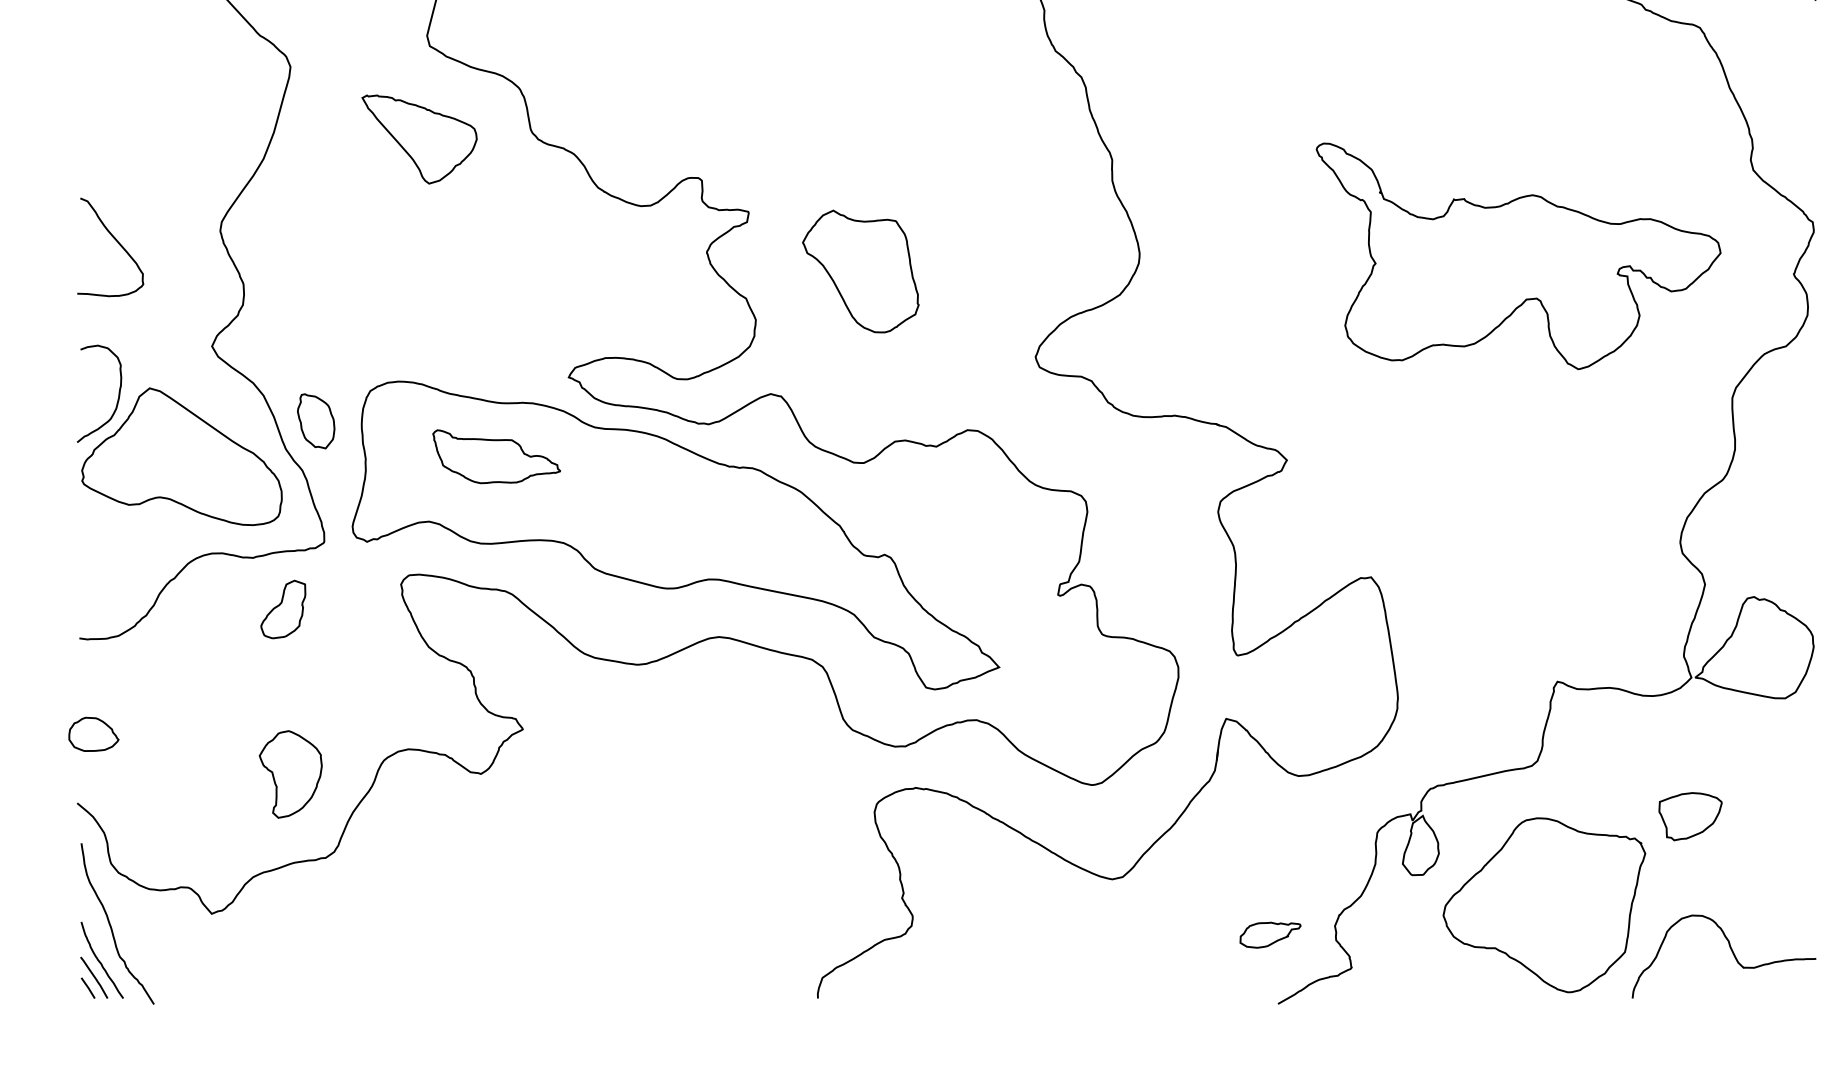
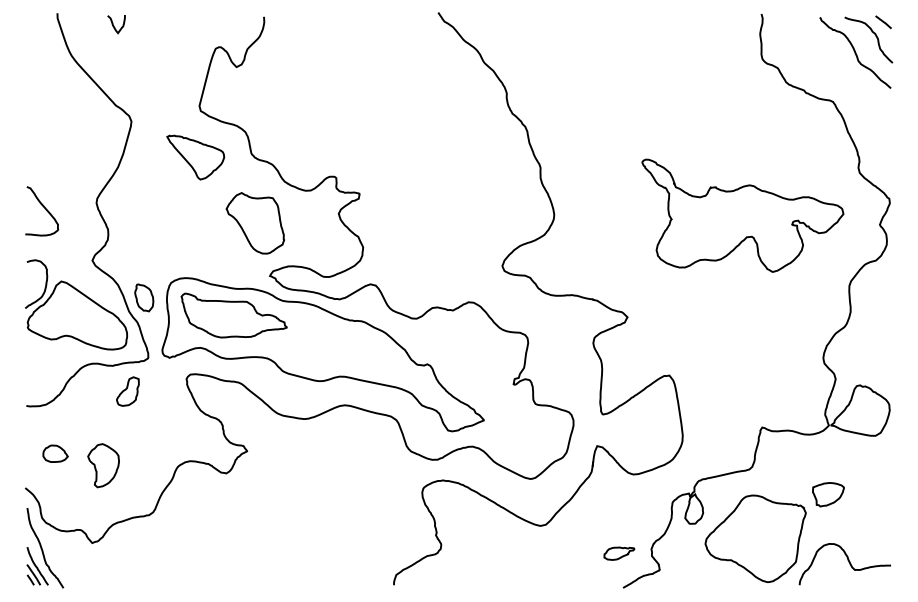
part: (861, 271) -> (255, 223), moved
part: (495, 456) -> (233, 315), size x1.67
part: (93, 733) -> (55, 453), moved
part: (290, 774) -> (103, 465), moved

